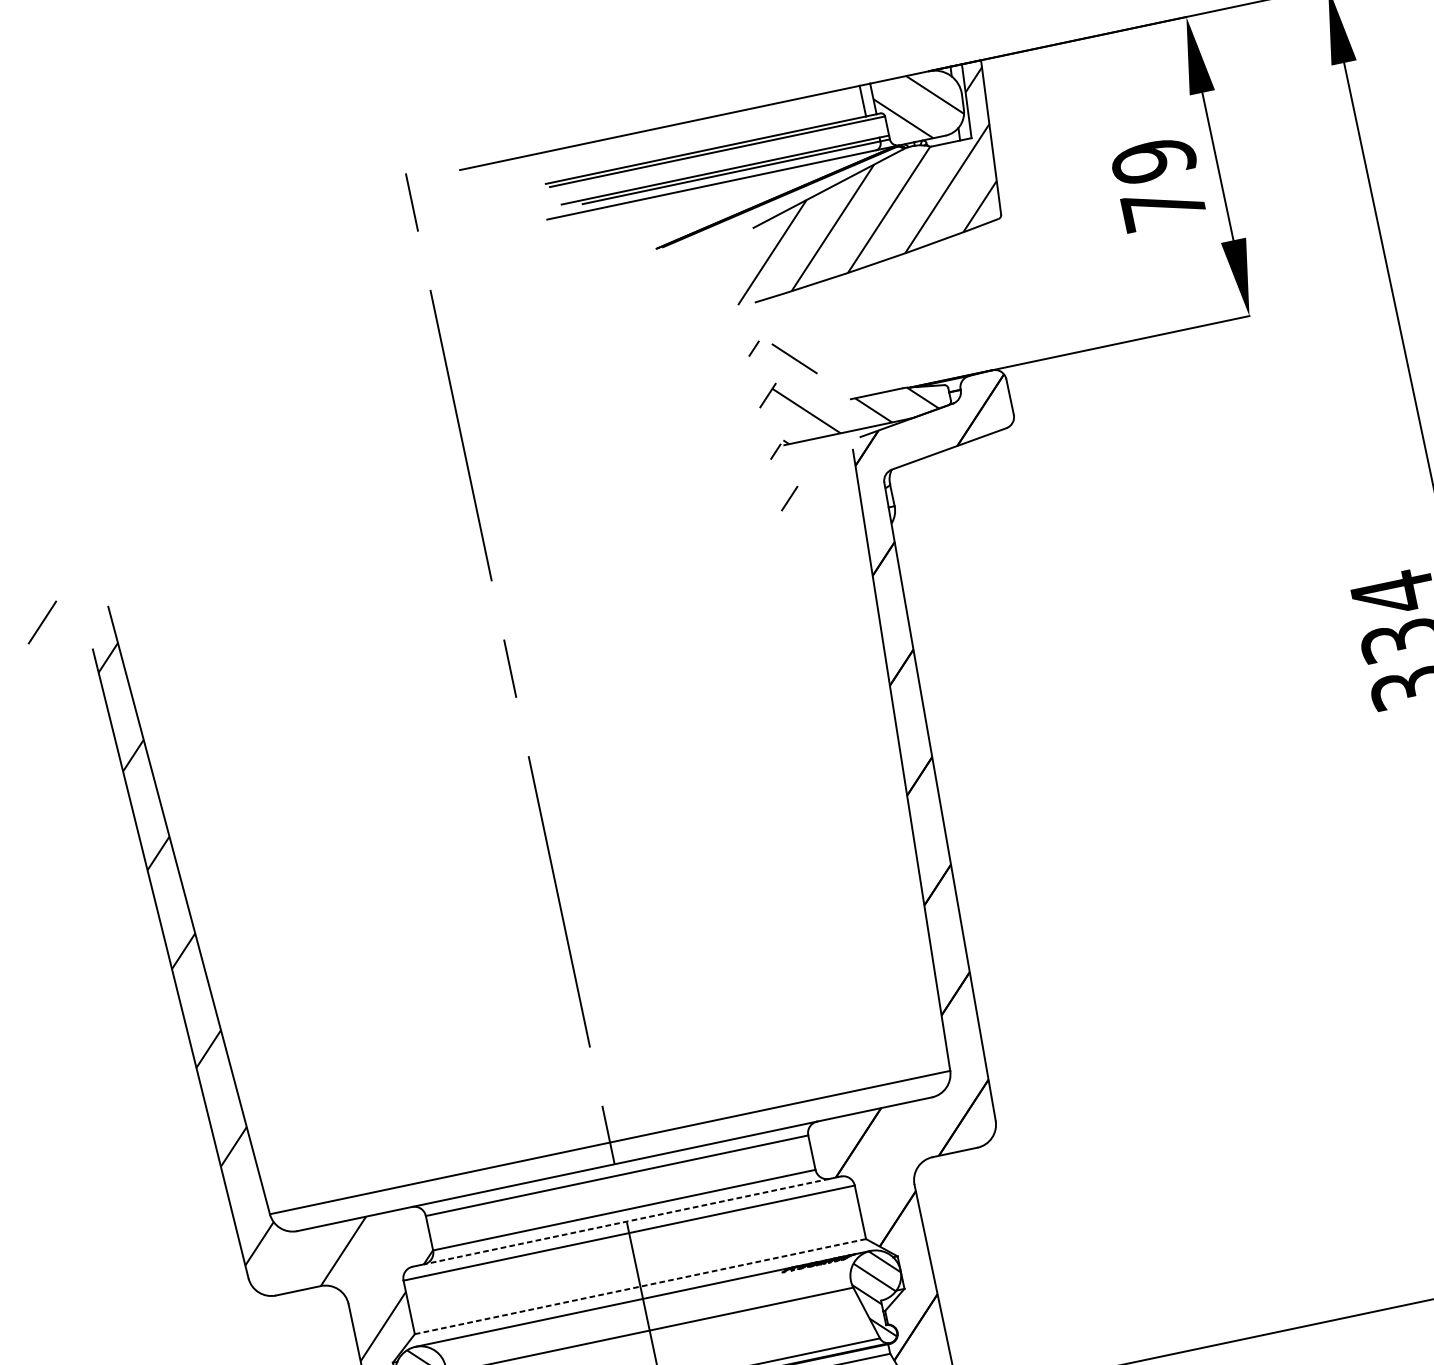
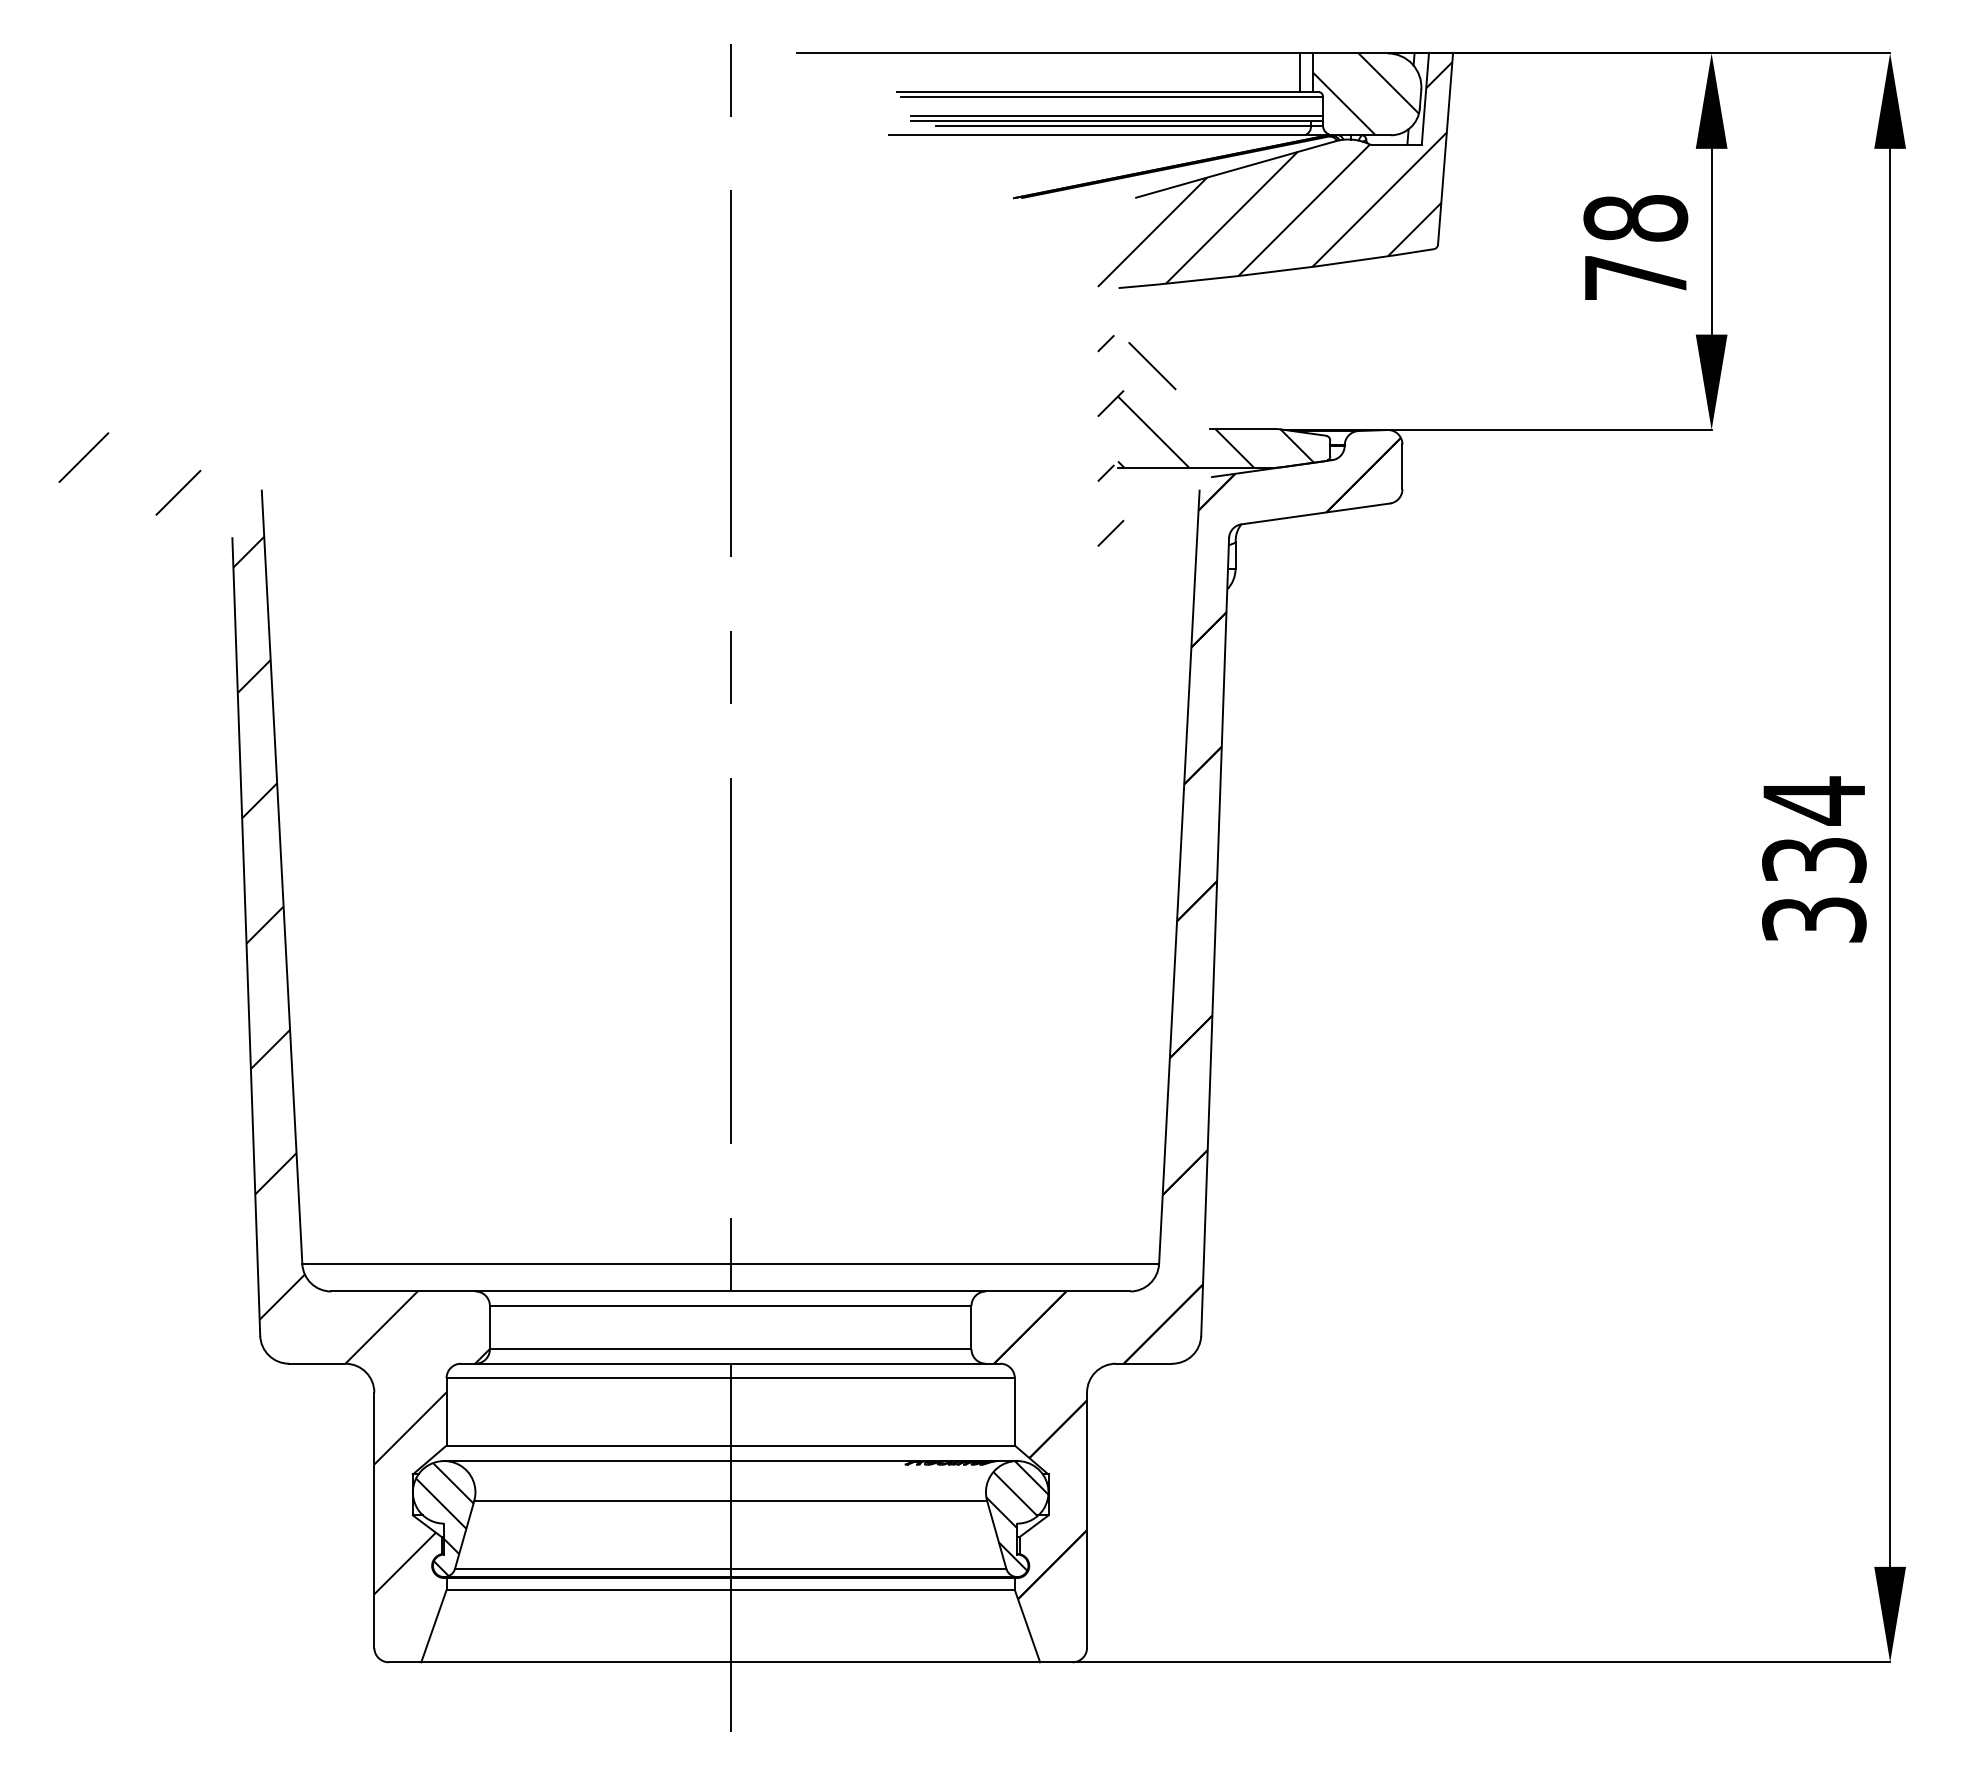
text: (1153, 160) -> (1635, 218), 79 -> 78
line: (724, 166) -> (1116, 116), added
line: (626, 1221) -> (730, 1363), dashed -> solid
line: (641, 1286) -> (731, 1445), dashed -> solid

